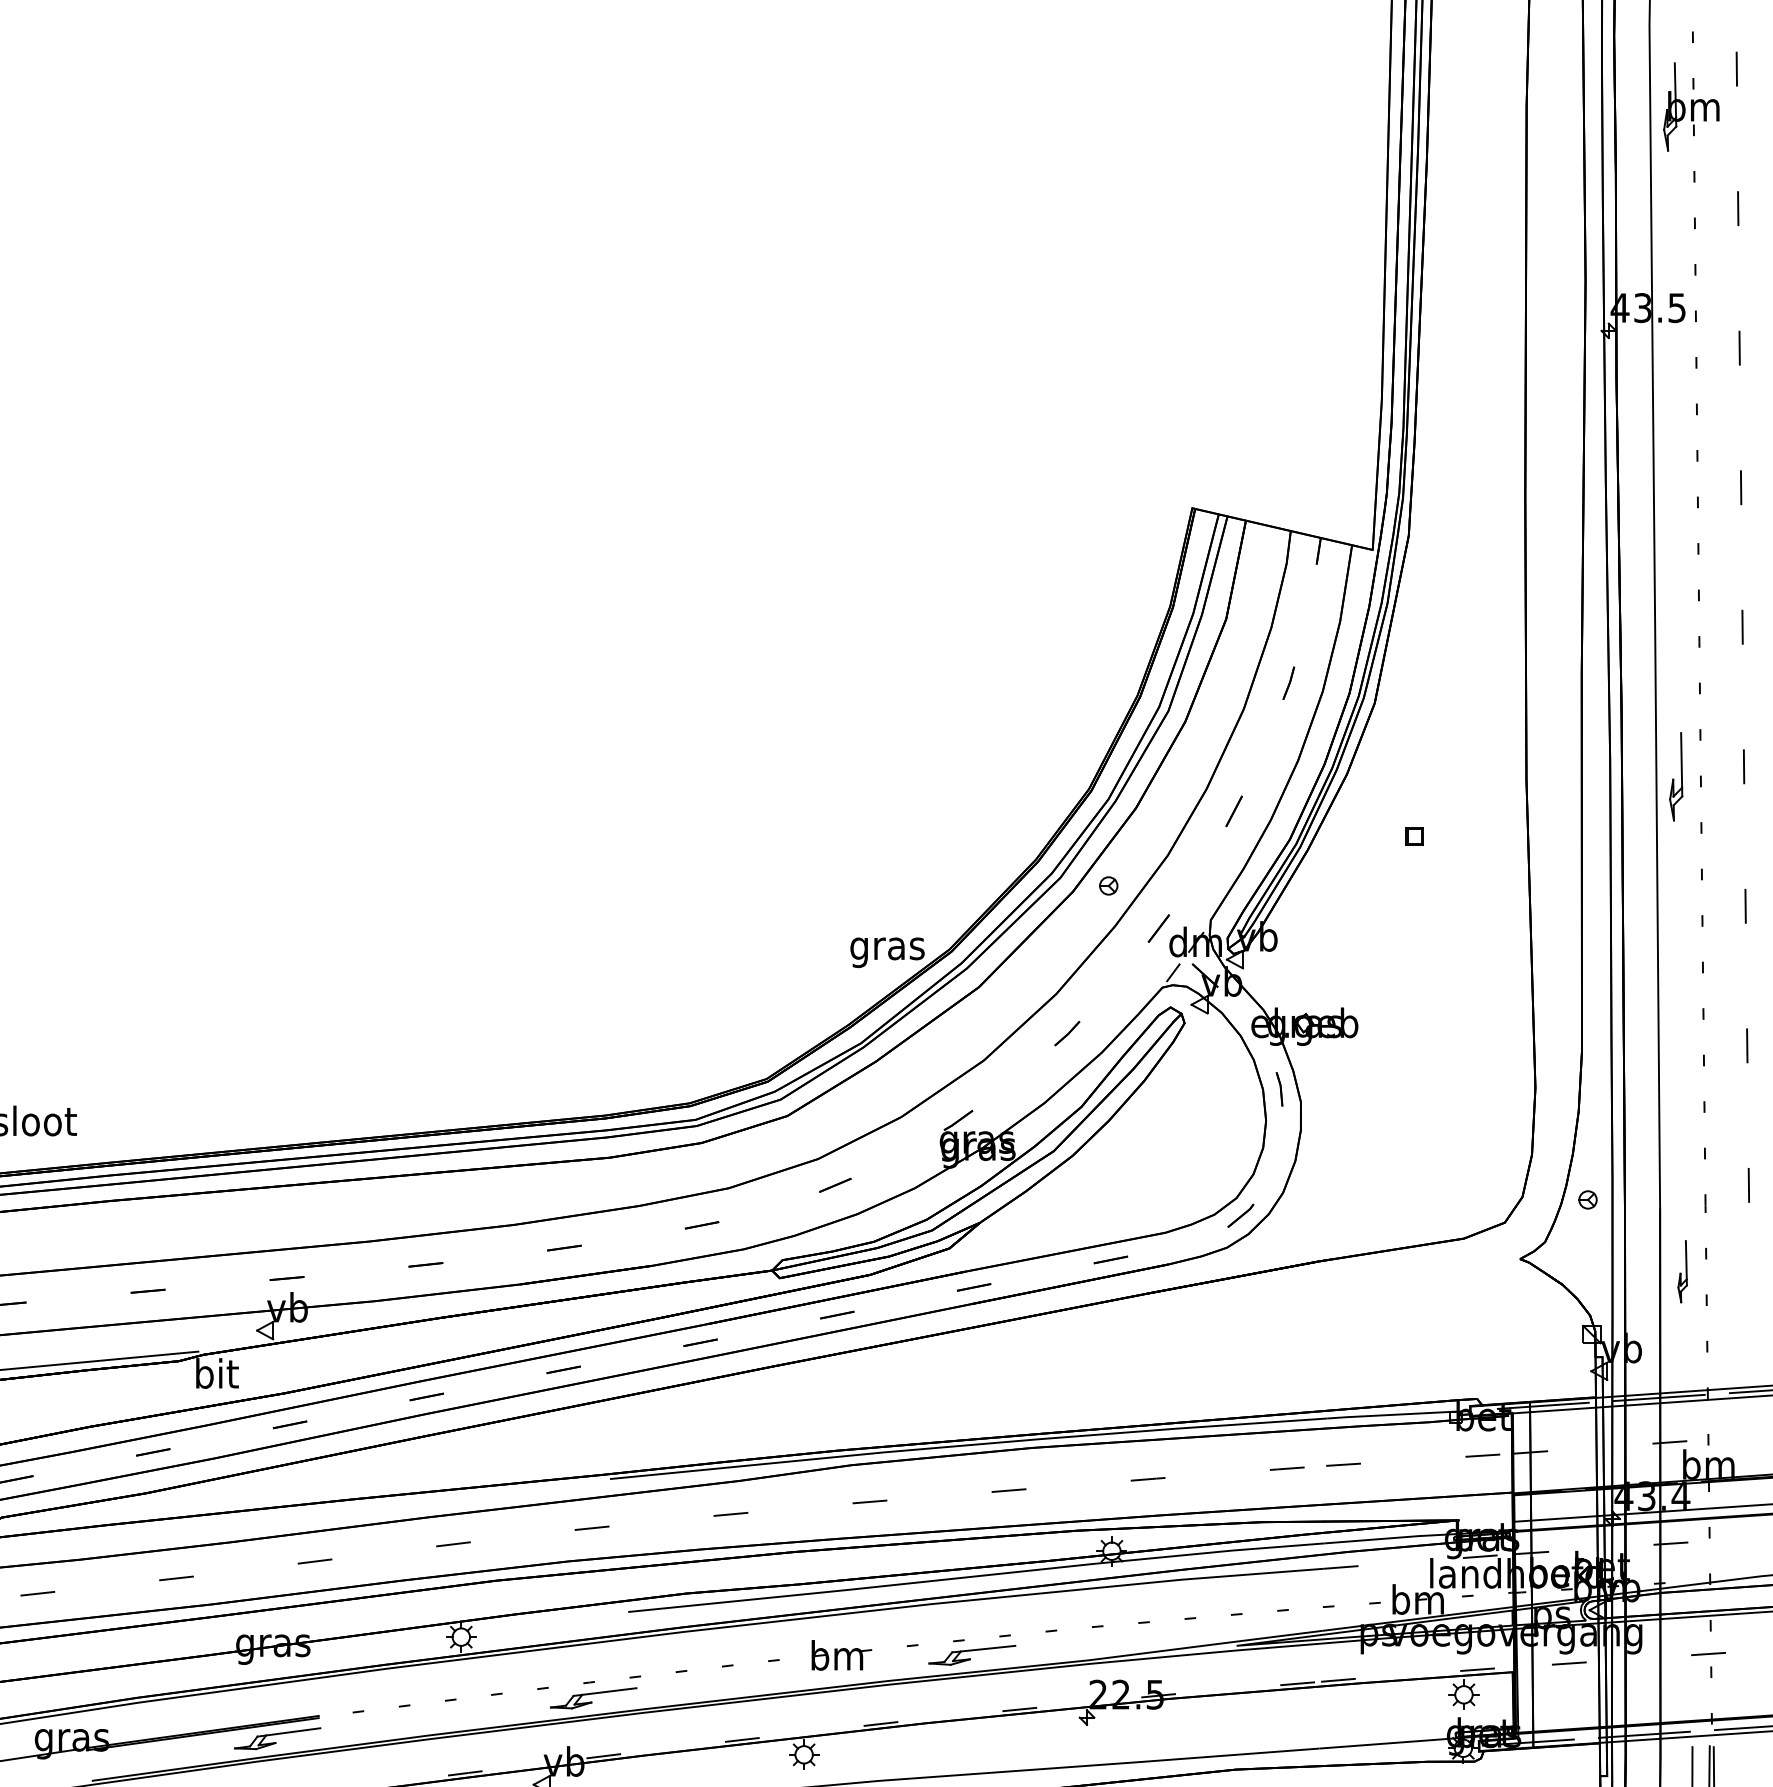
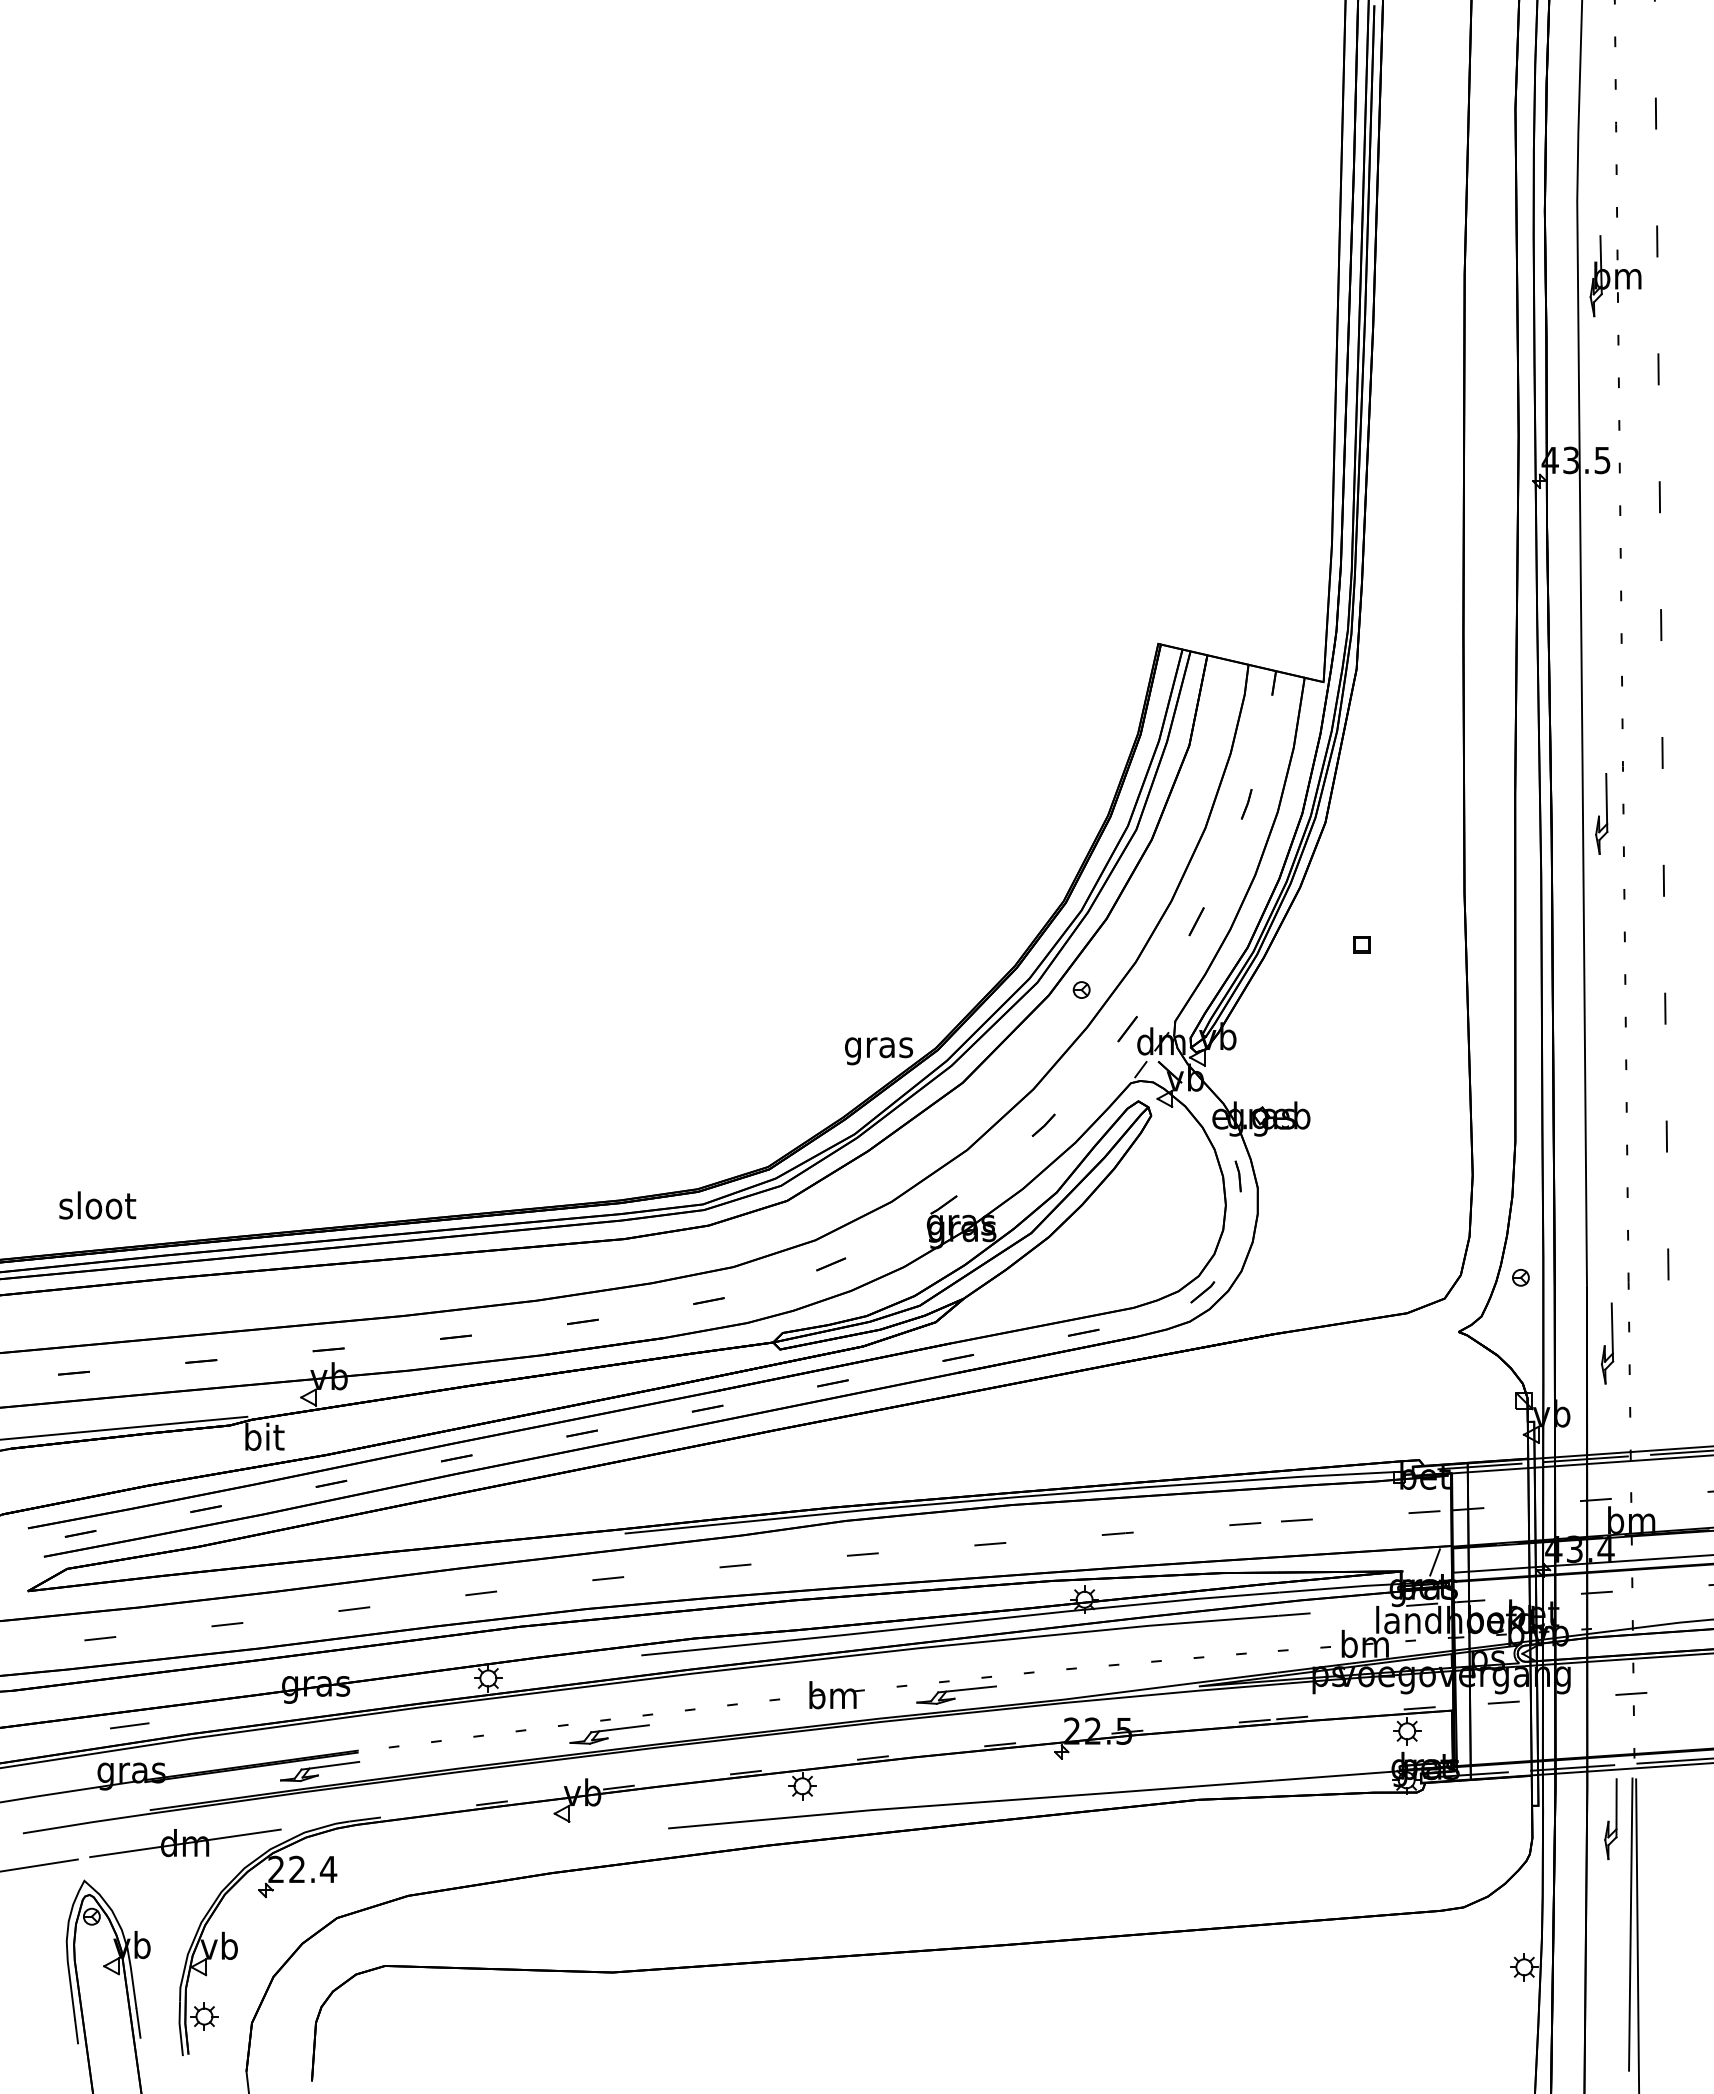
part: (1675, 776) -> (1601, 813), moved
part: (1682, 1271) -> (1607, 1343), size x1.43
line: (1493, 1510) -> (1434, 1562), added
line: (69, 1688) -> (129, 1725), added

